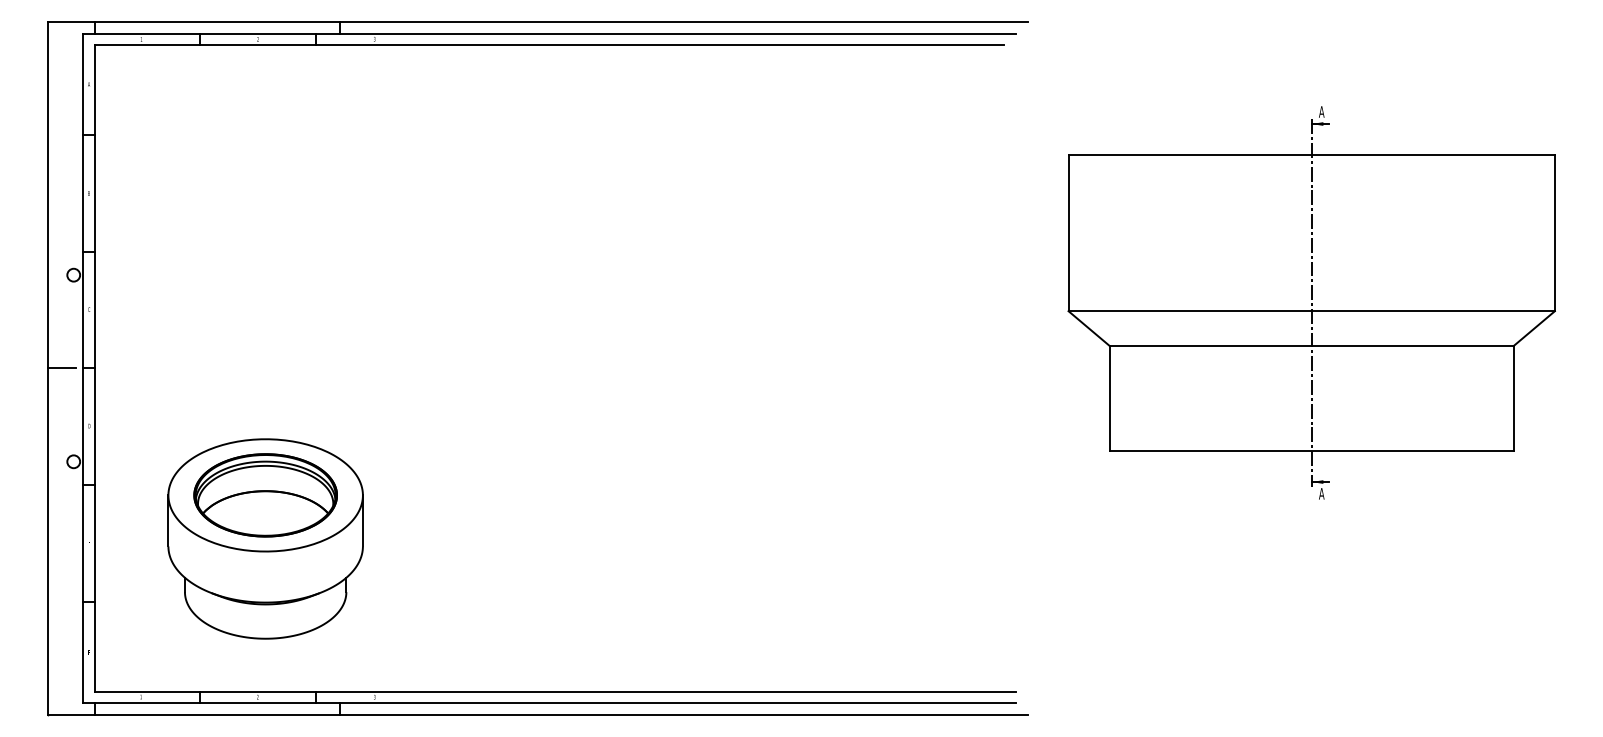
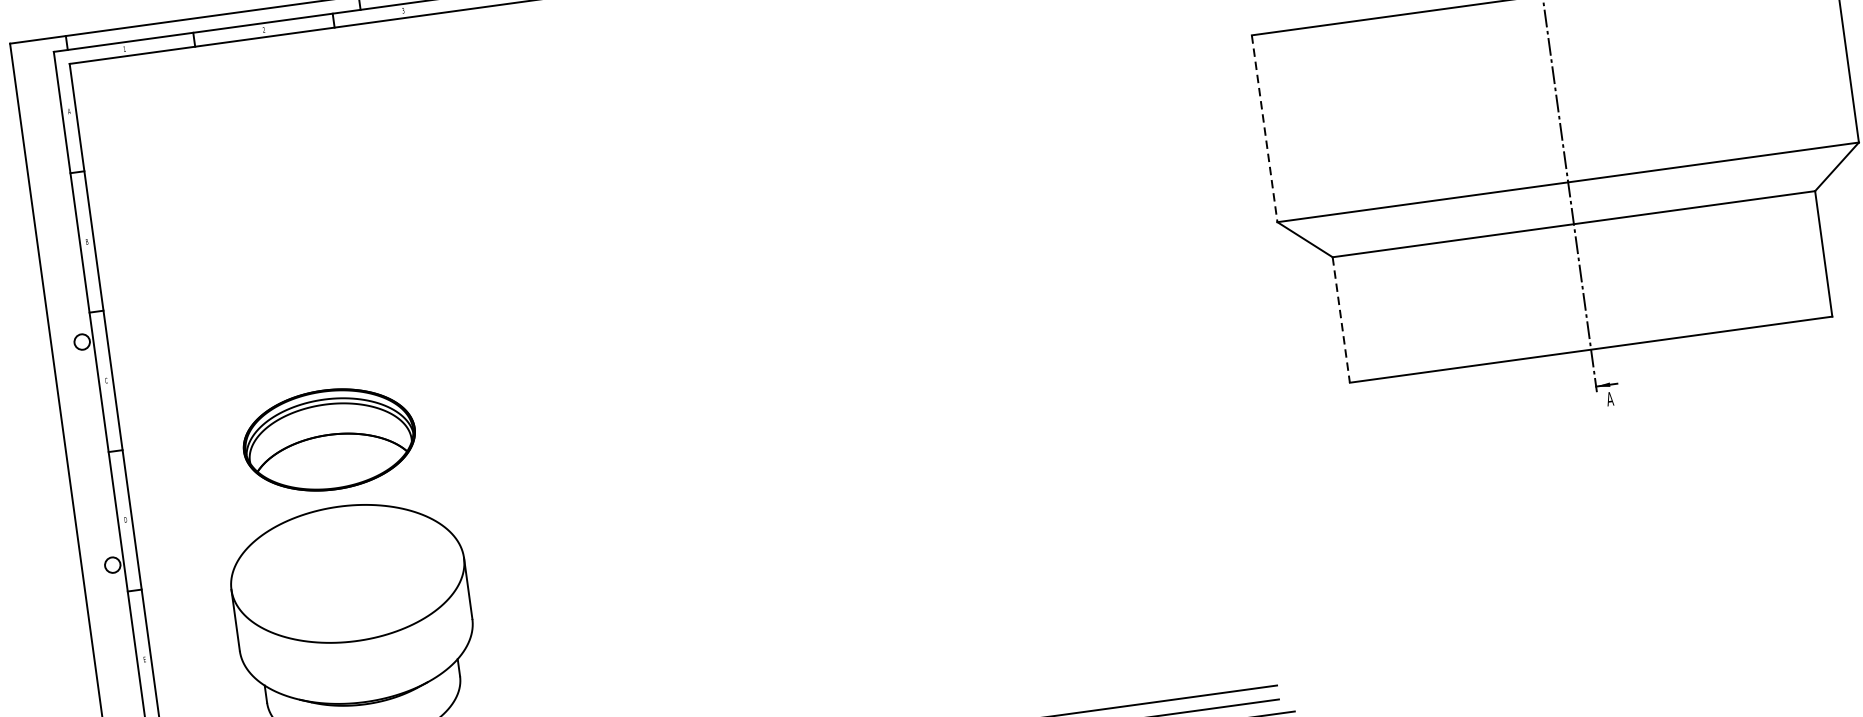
line: (1068, 233) -> (1264, 129), solid -> dashed
line: (62, 368) -> (84, 455), removed
line: (1109, 399) -> (1340, 321), solid -> dashed
part: (265, 495) -> (329, 440), moved

